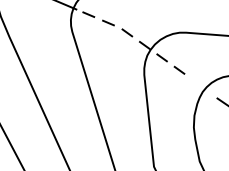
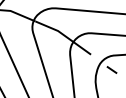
line: (131, 37) -> (63, 35), dashed -> solid

